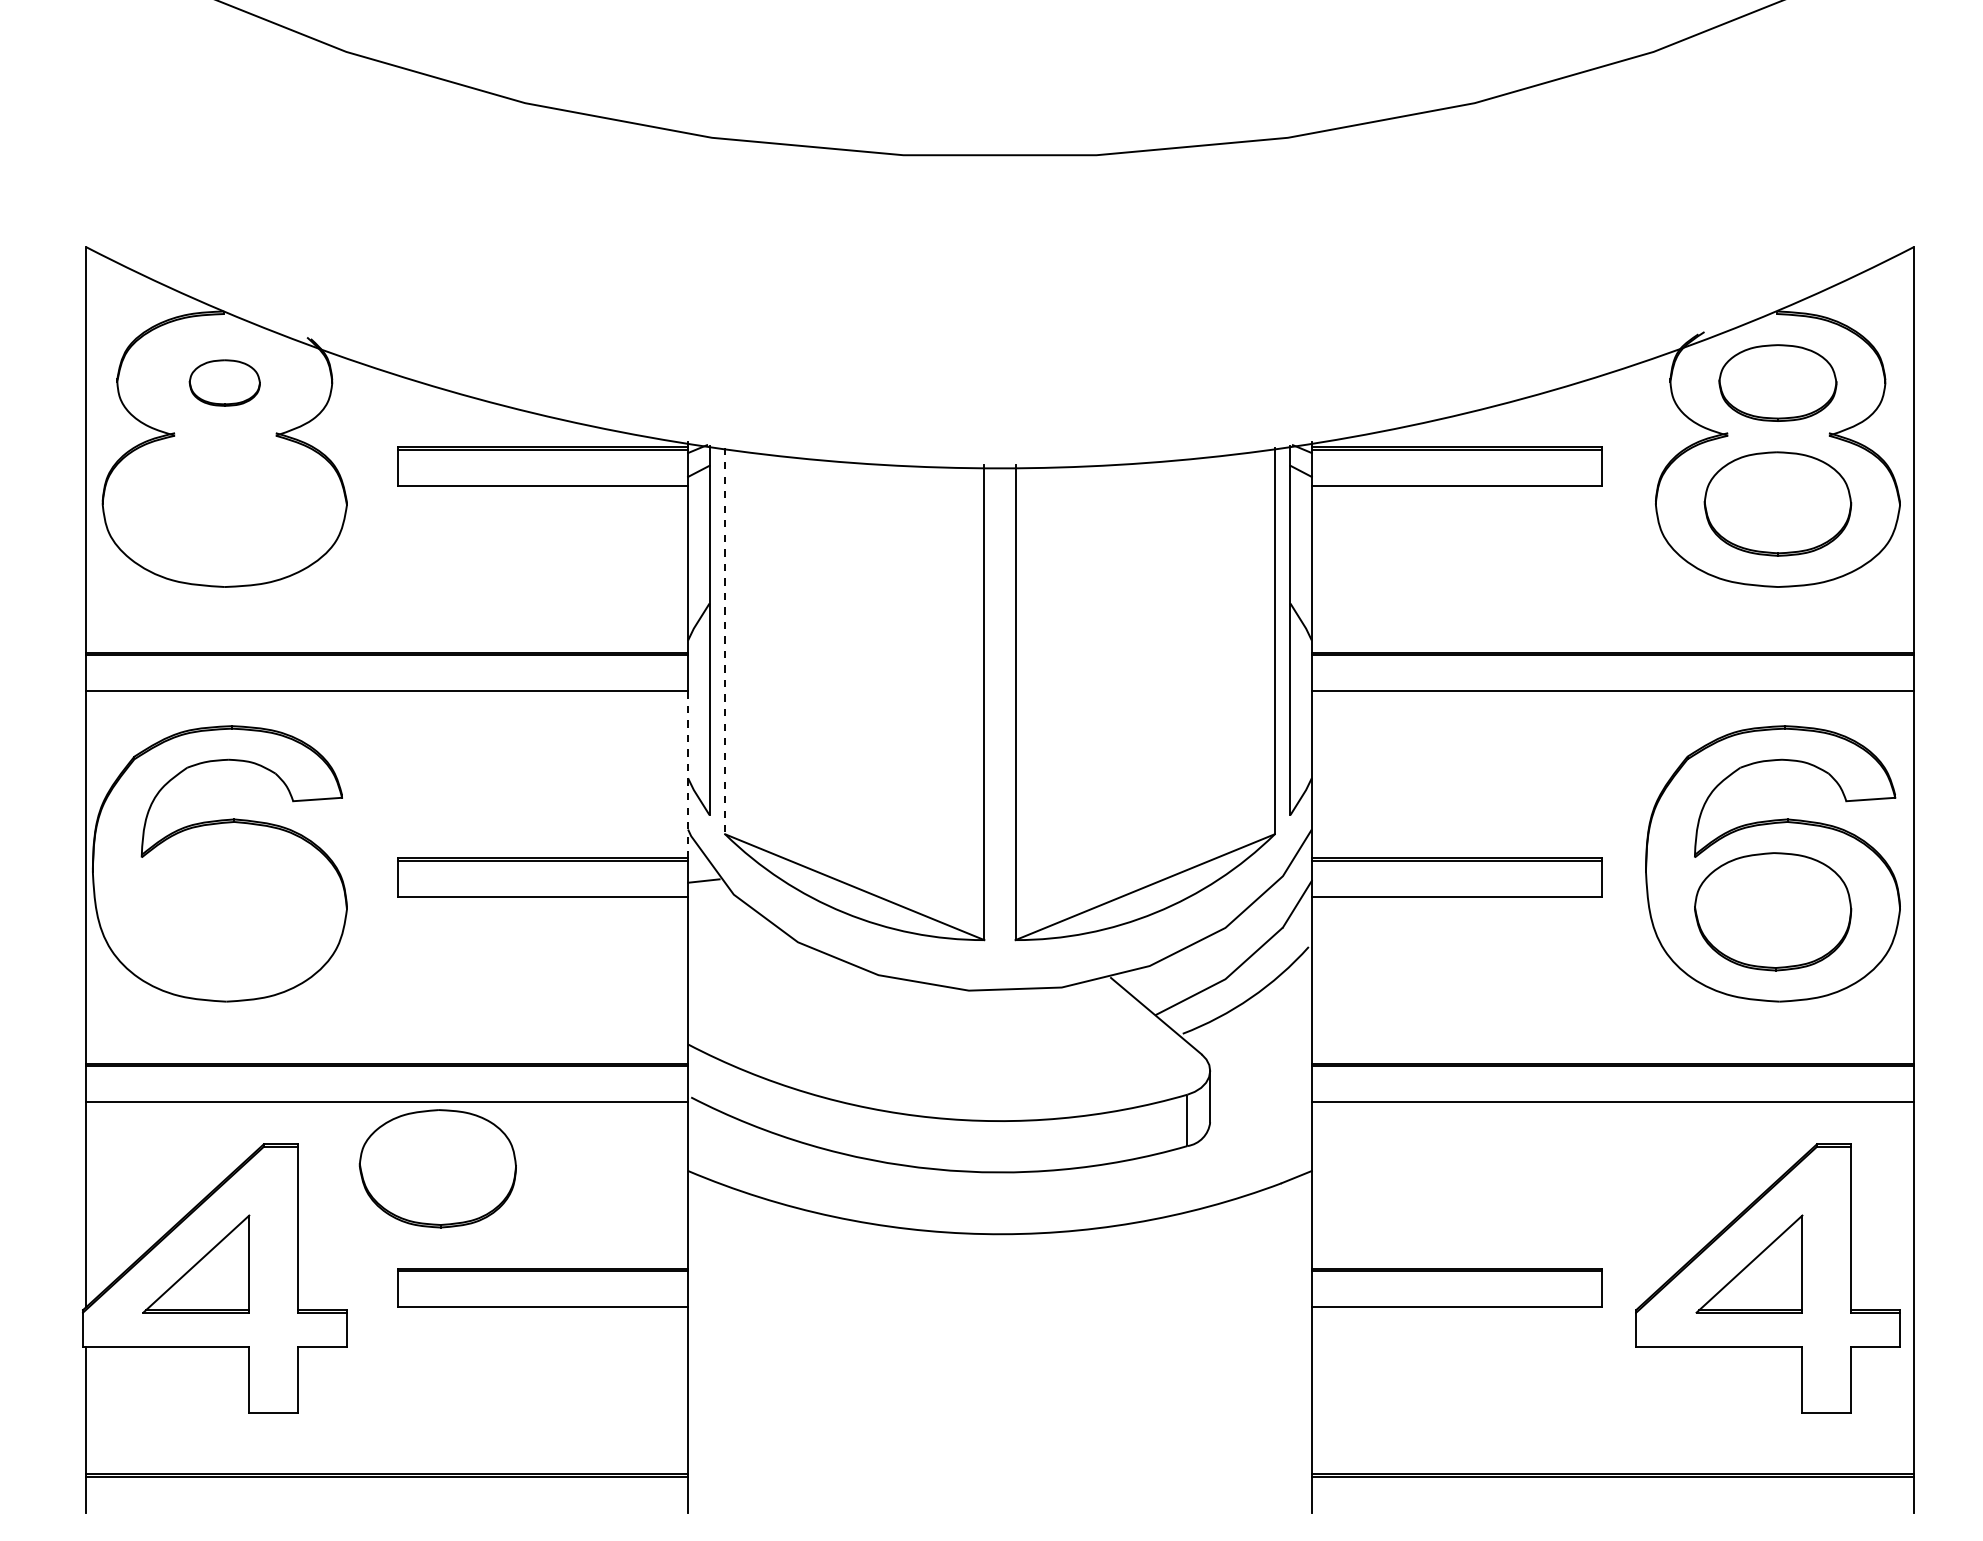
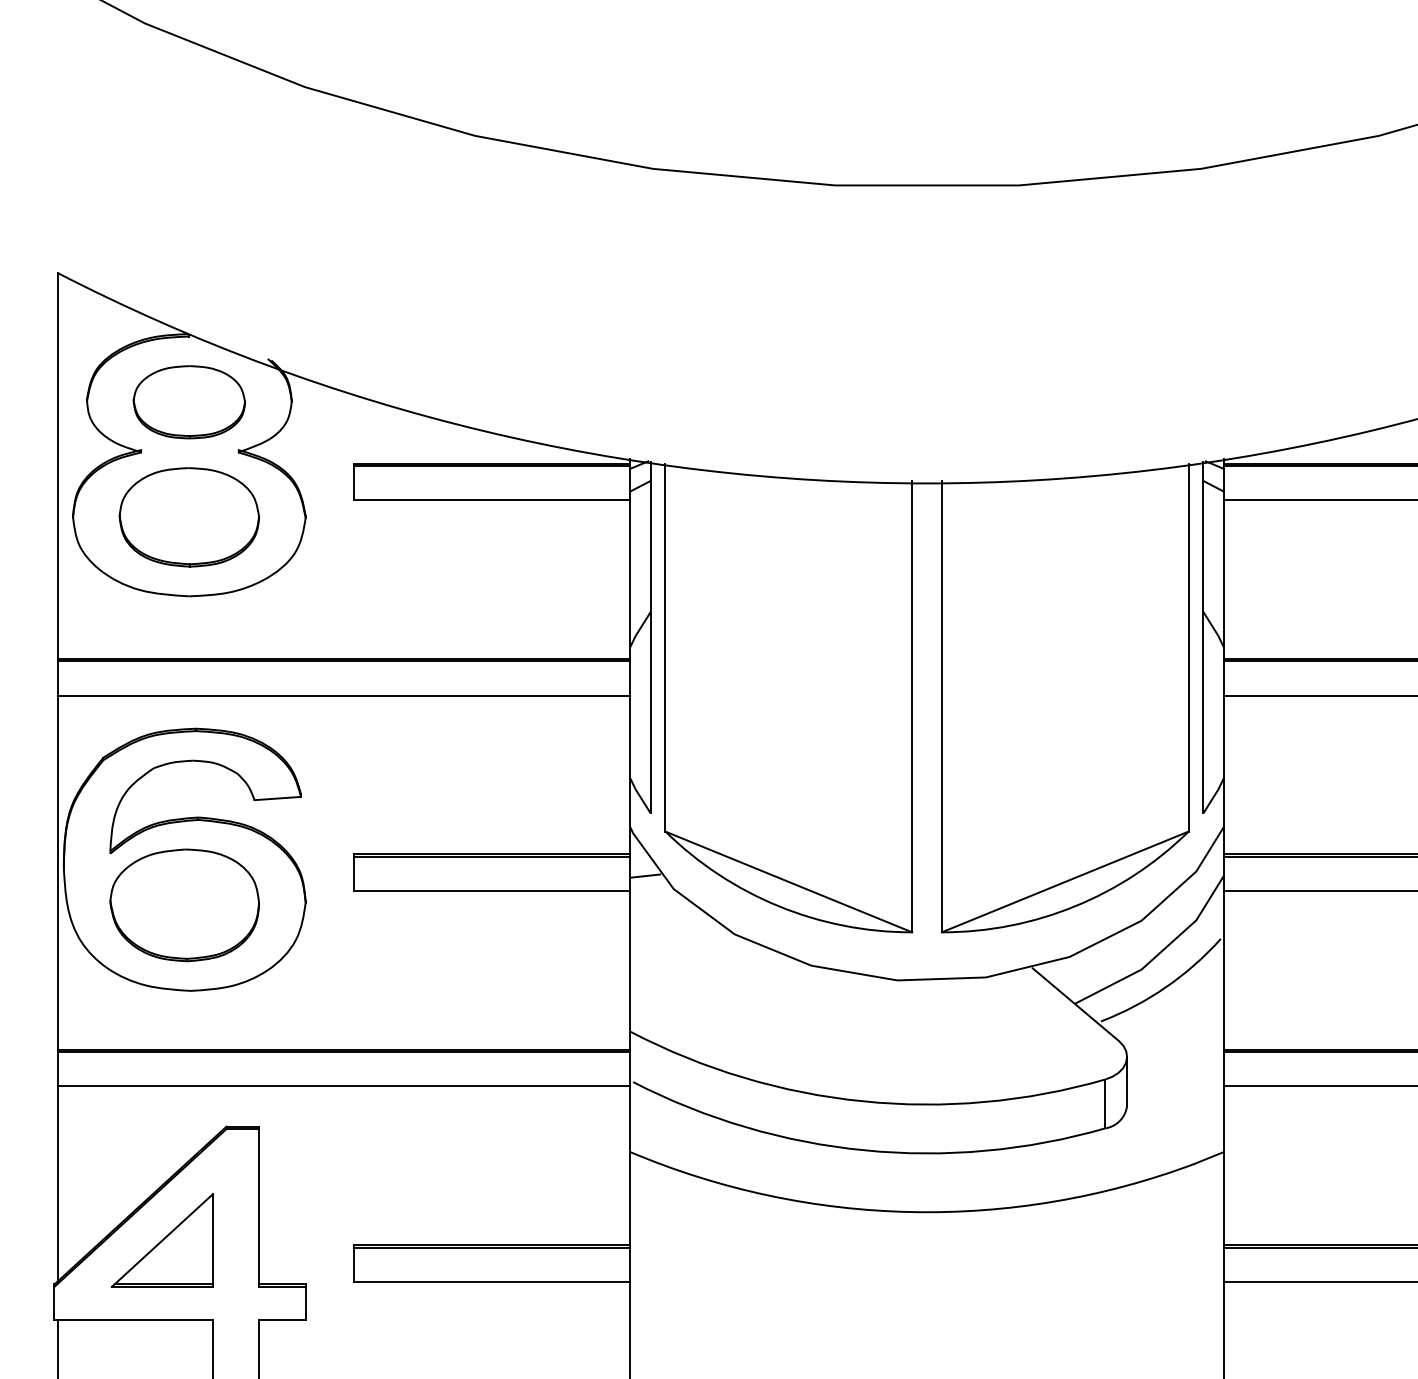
part: (224, 382) -> (189, 401), size x1.67
part: (224, 503) -> (189, 516), added
line: (725, 641) -> (665, 648), dashed -> solid
line: (688, 775) -> (630, 775), dashed -> solid
part: (437, 1168) -> (184, 905), moved

